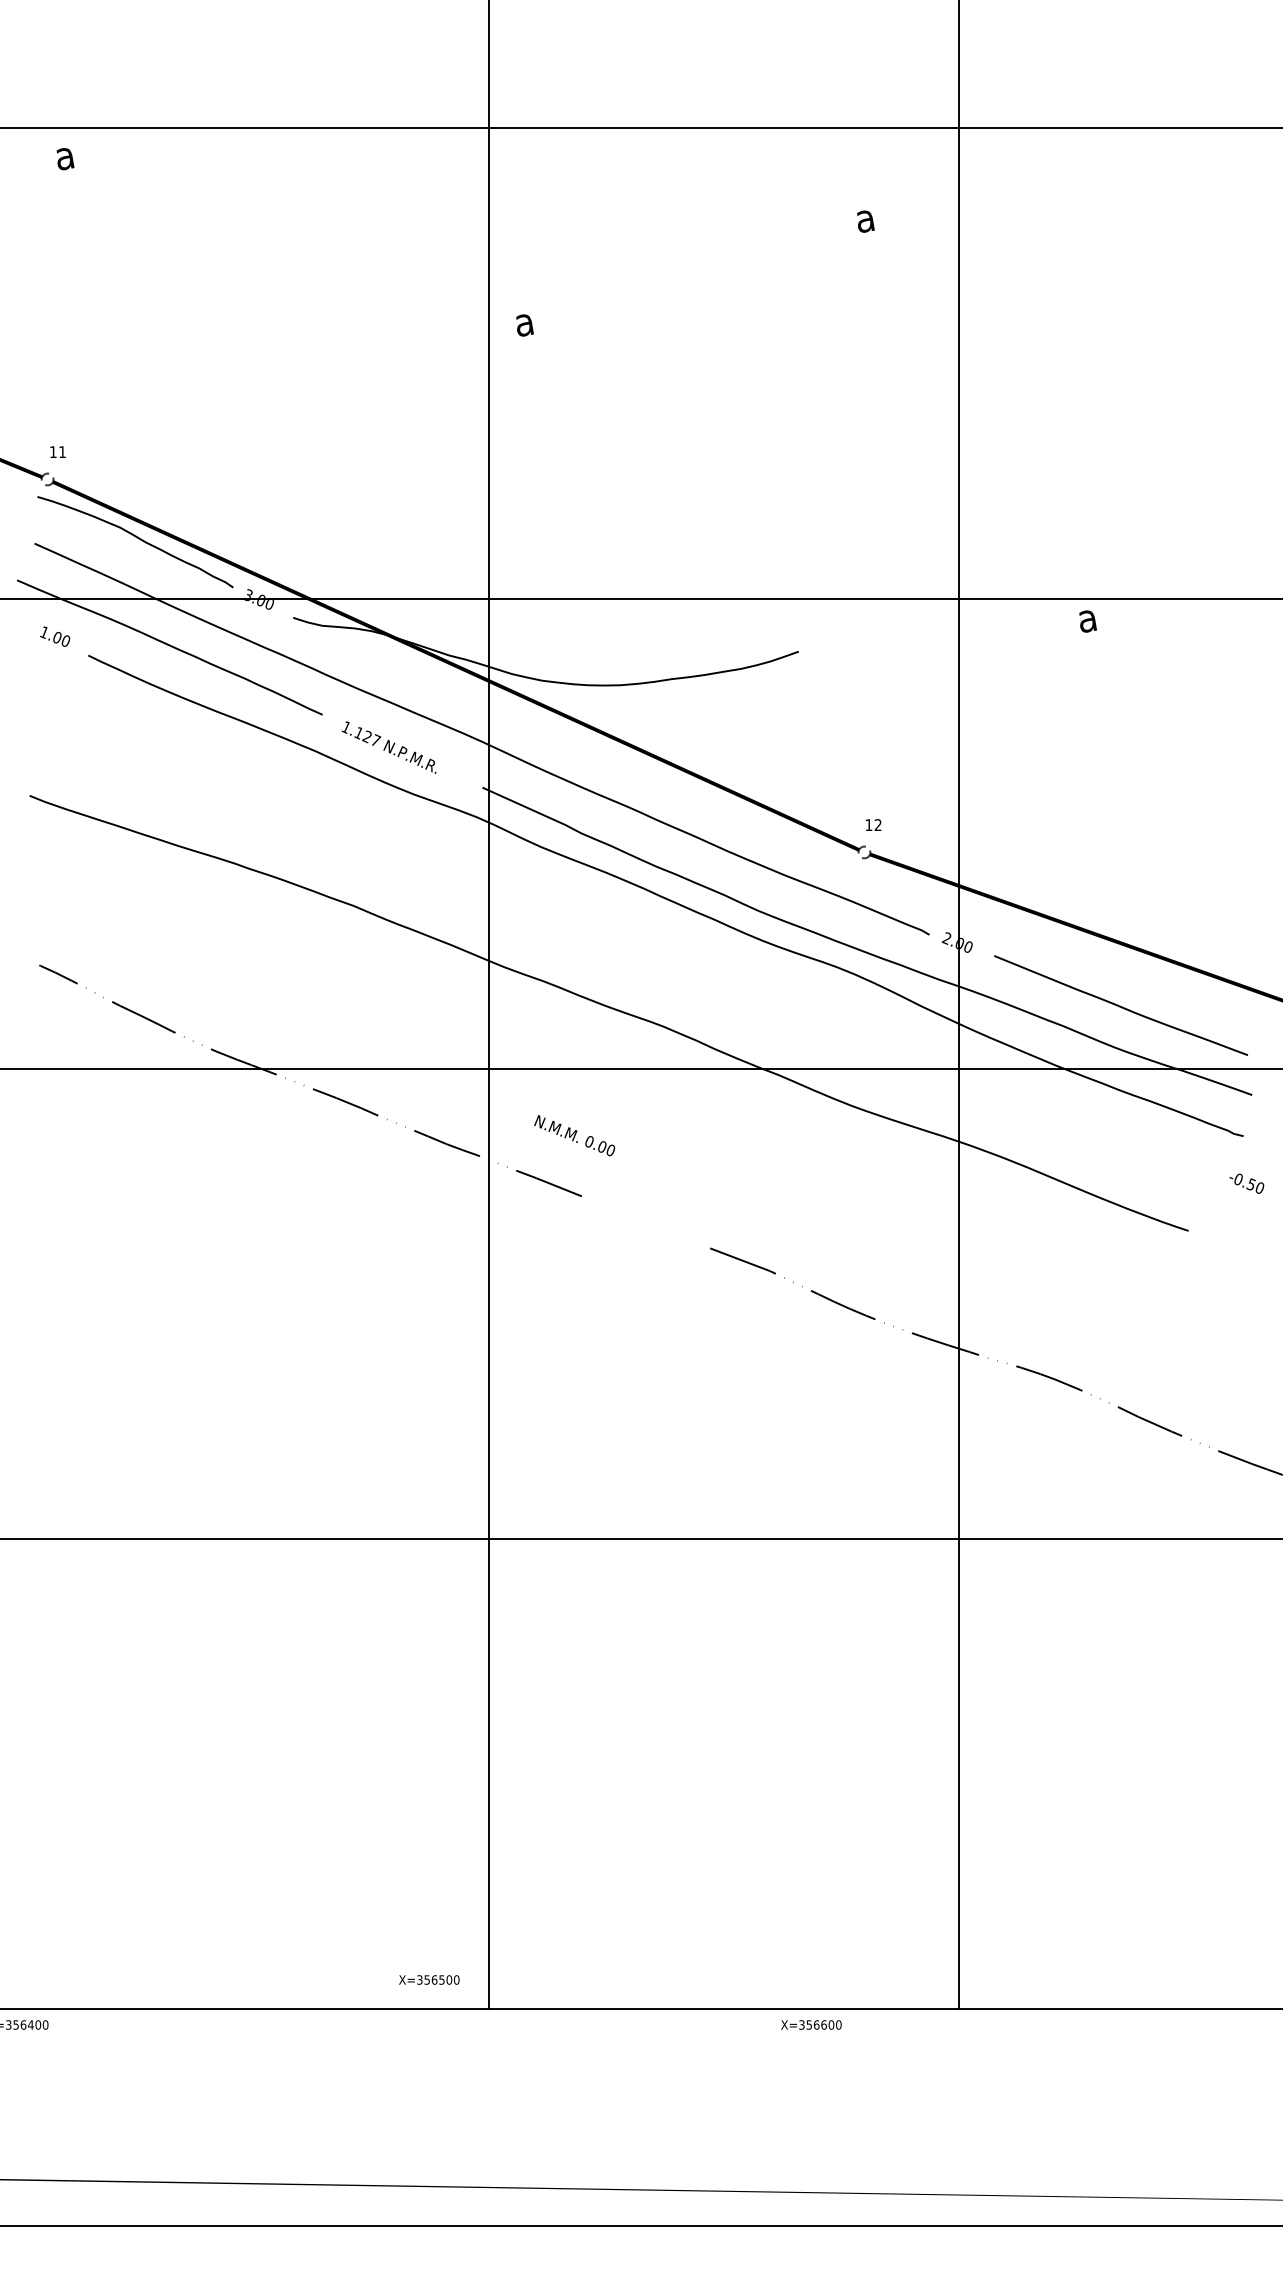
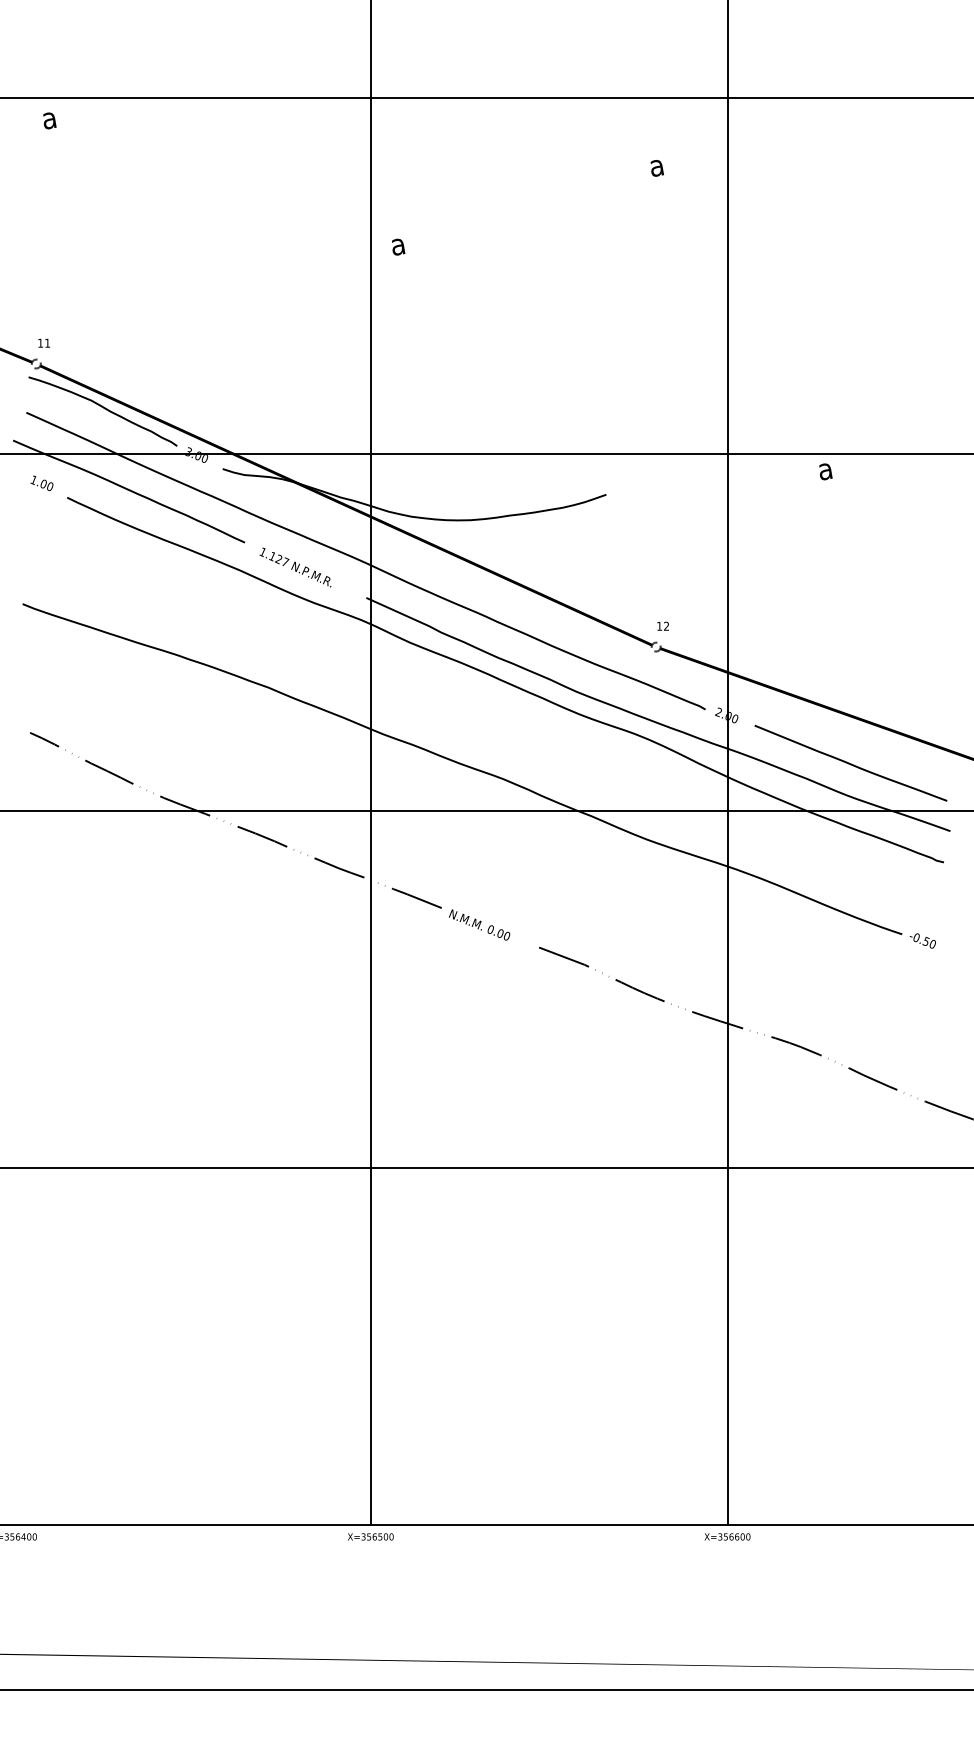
text: (574, 1135) -> (479, 924), moved
text: (1246, 1183) -> (922, 940), moved
text: (429, 1979) -> (370, 1536), moved
text: (811, 2024) -> (727, 1536), moved

